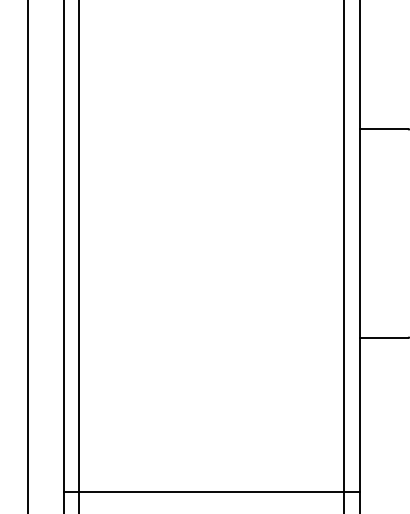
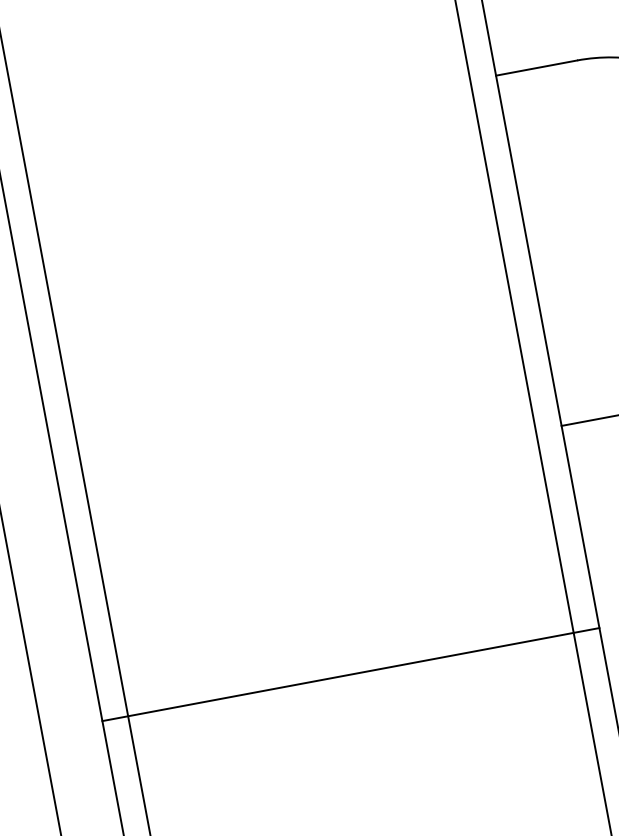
line: (211, 491) -> (350, 674), moved

